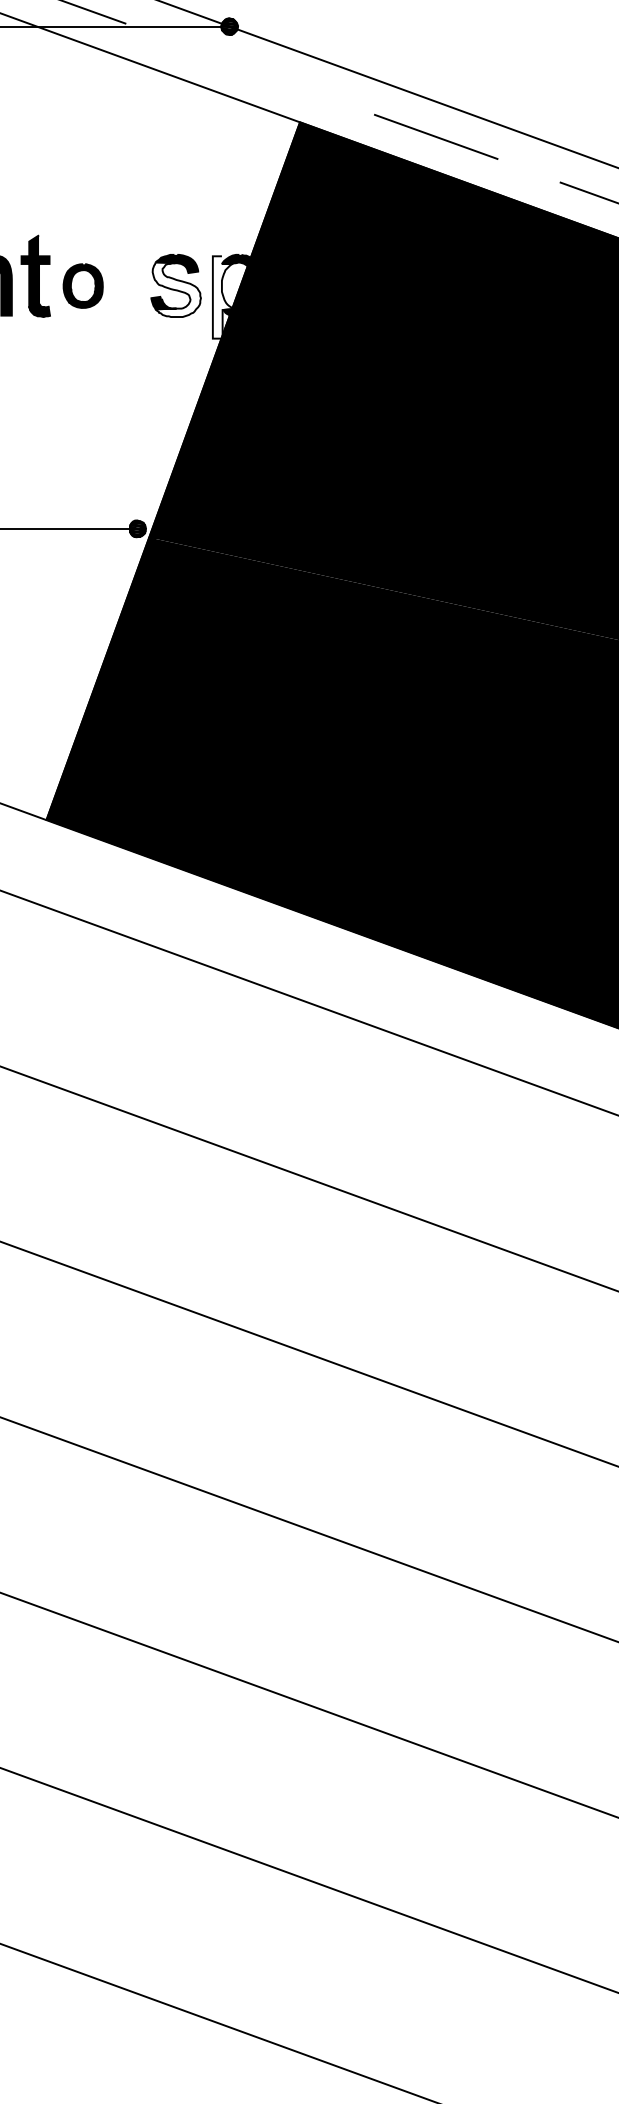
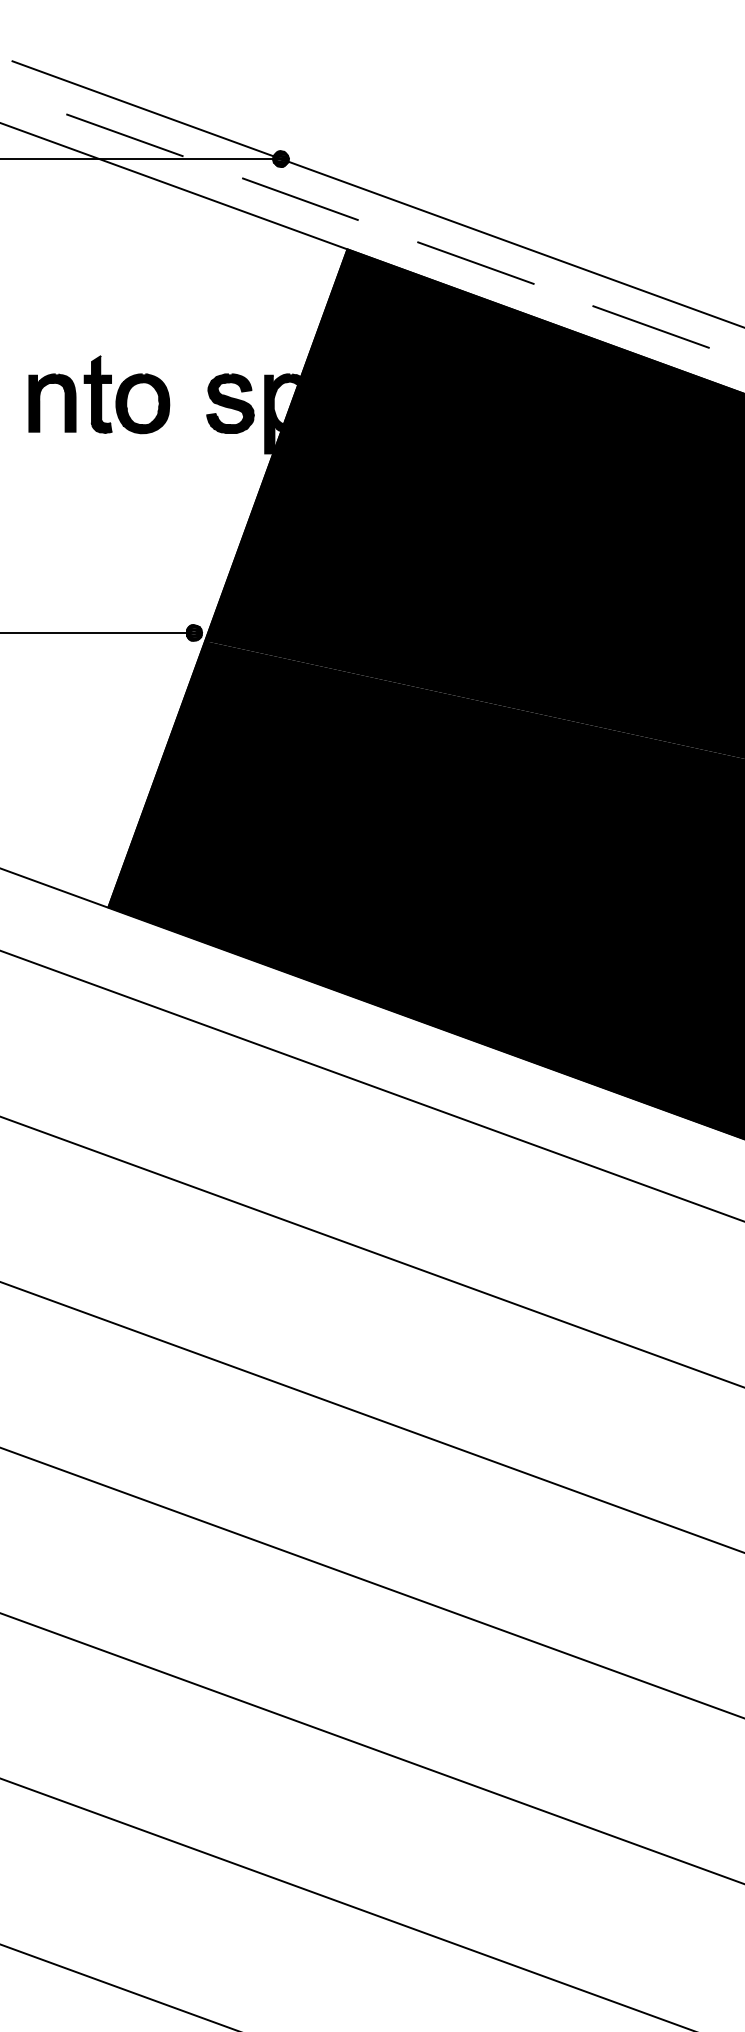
line: (250, 68) -> (300, 198), added
part: (82, 285) -> (142, 403), size x1.43
fill: (176, 289) -> (230, 407), added
fill: (224, 297) -> (276, 414), added

